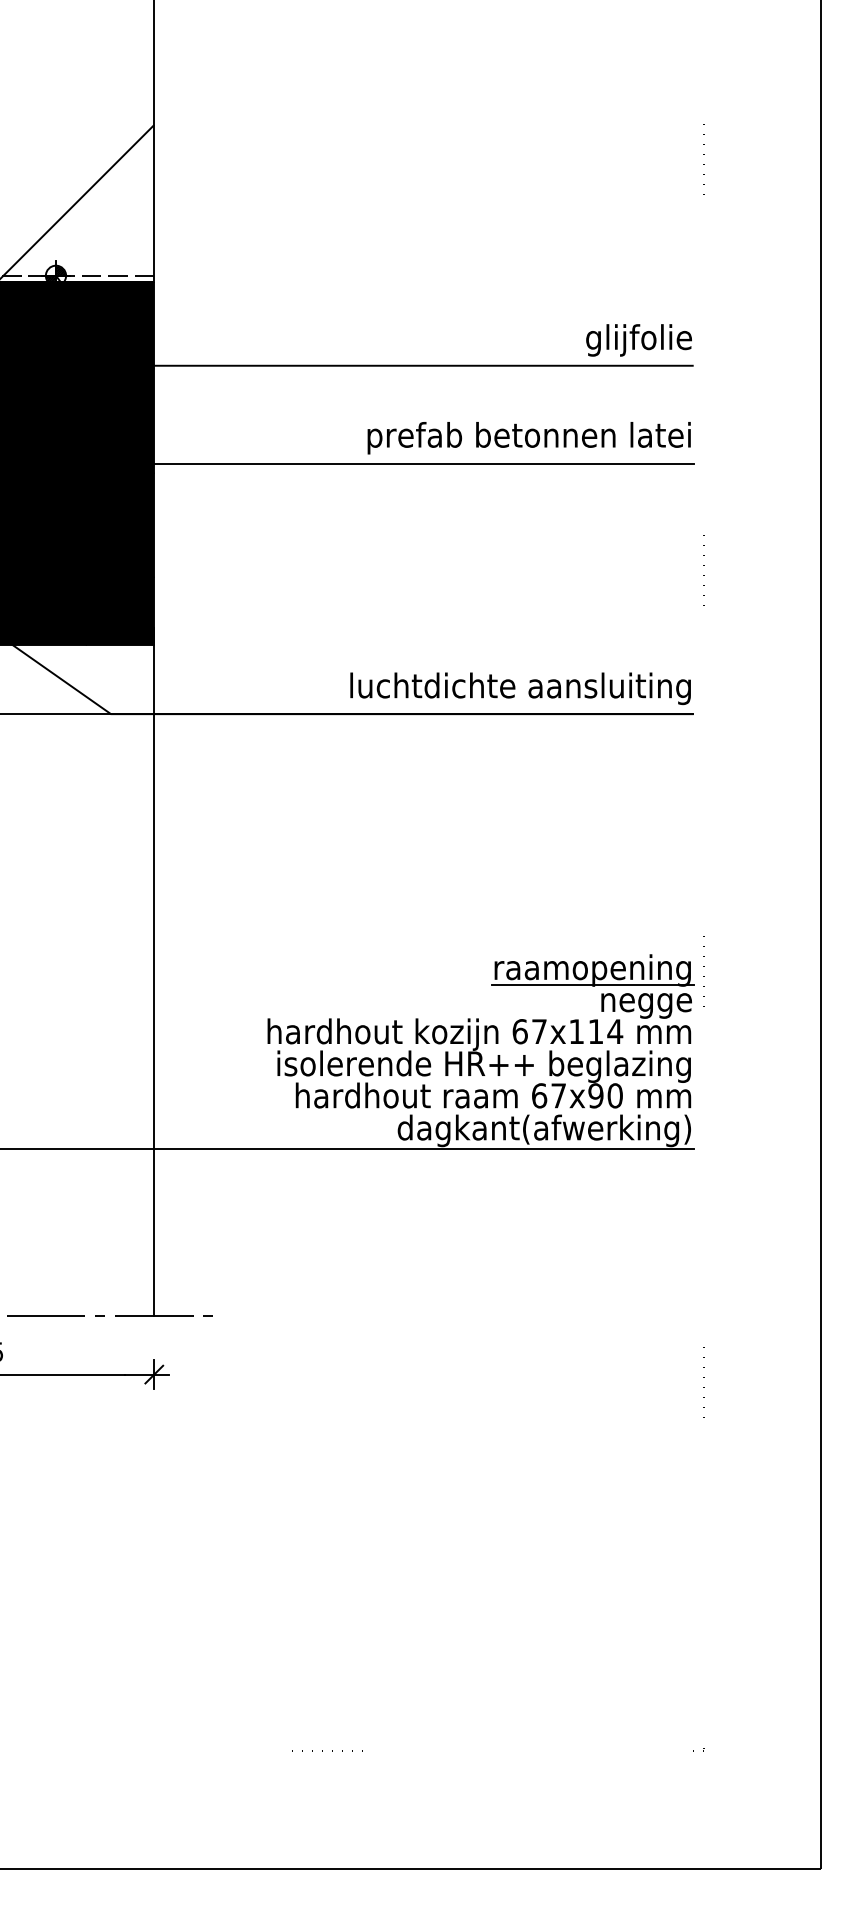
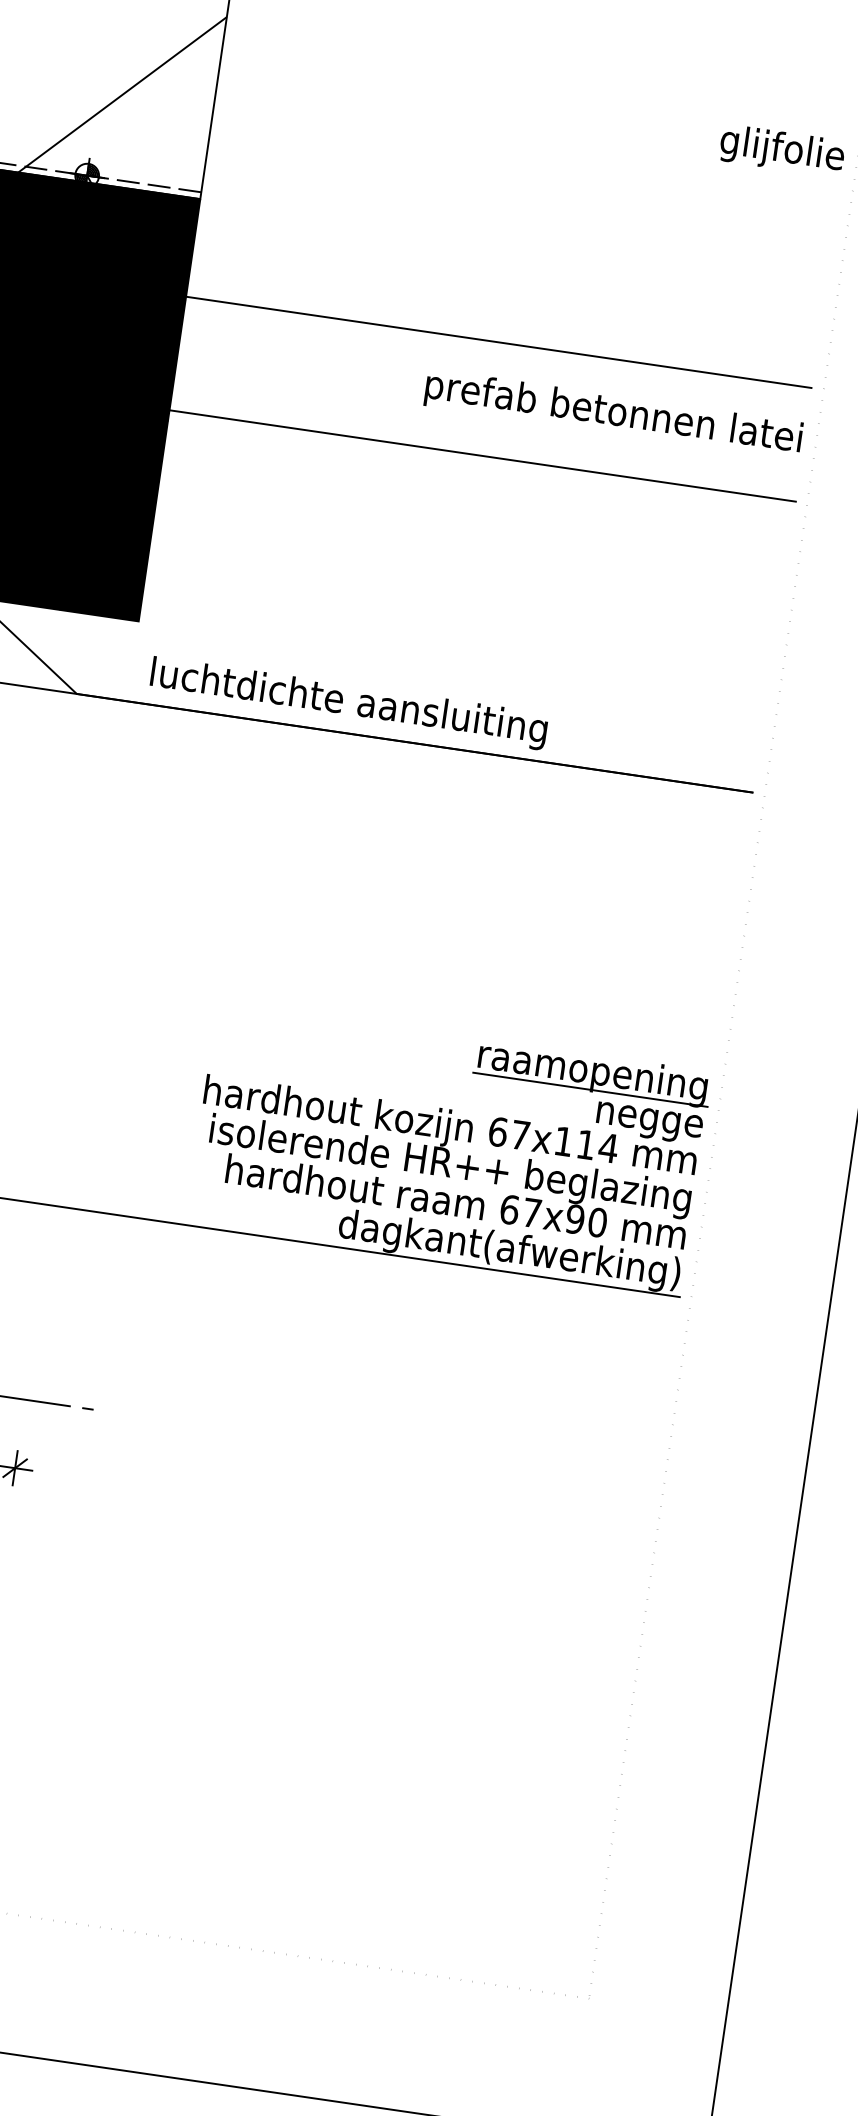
text: (638, 340) -> (781, 150), moved
text: (528, 438) -> (612, 414), moved
text: (520, 688) -> (348, 703), moved
line: (154, 971) -> (83, 1000), removed

